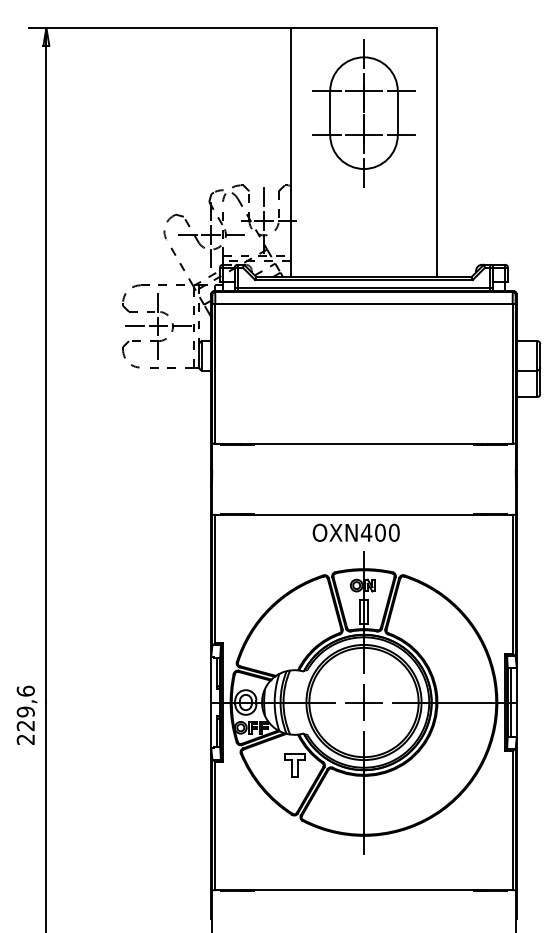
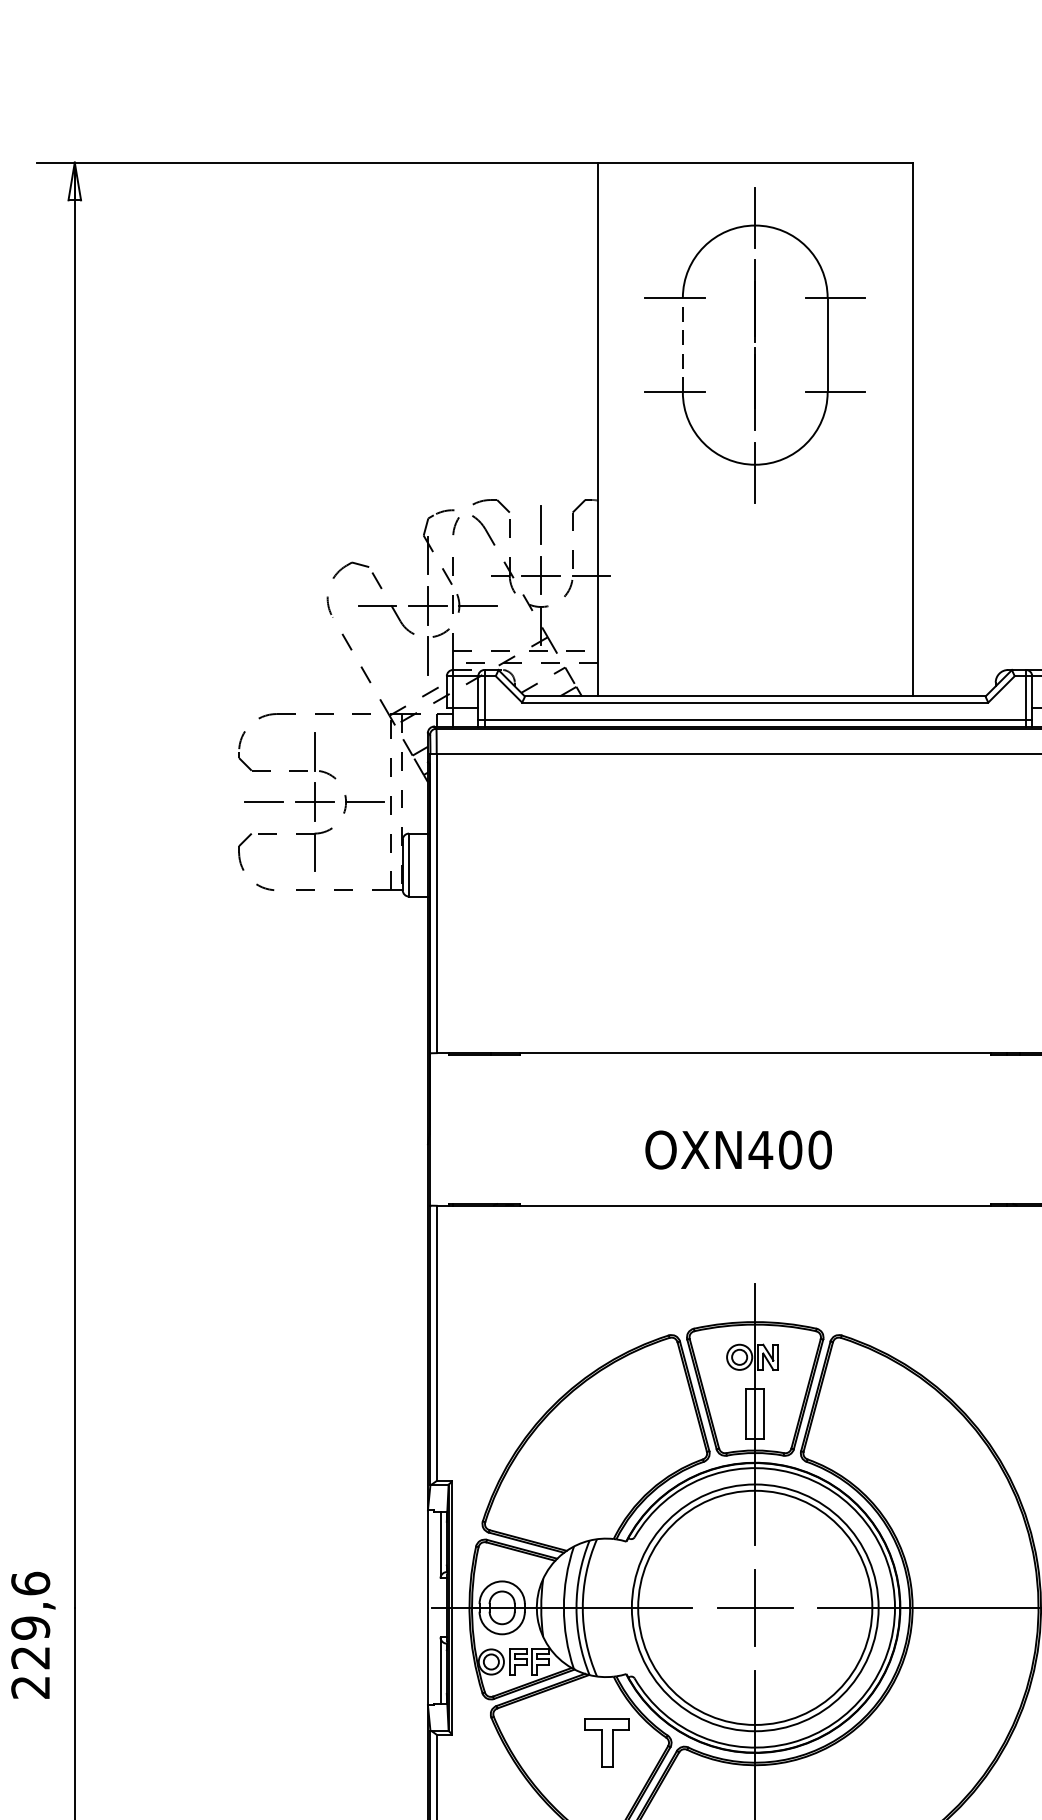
line: (363, 91) -> (754, 298), removed
line: (330, 112) -> (683, 343), solid -> dashed
line: (363, 135) -> (754, 392), removed
text: (355, 532) -> (737, 1149), moved

